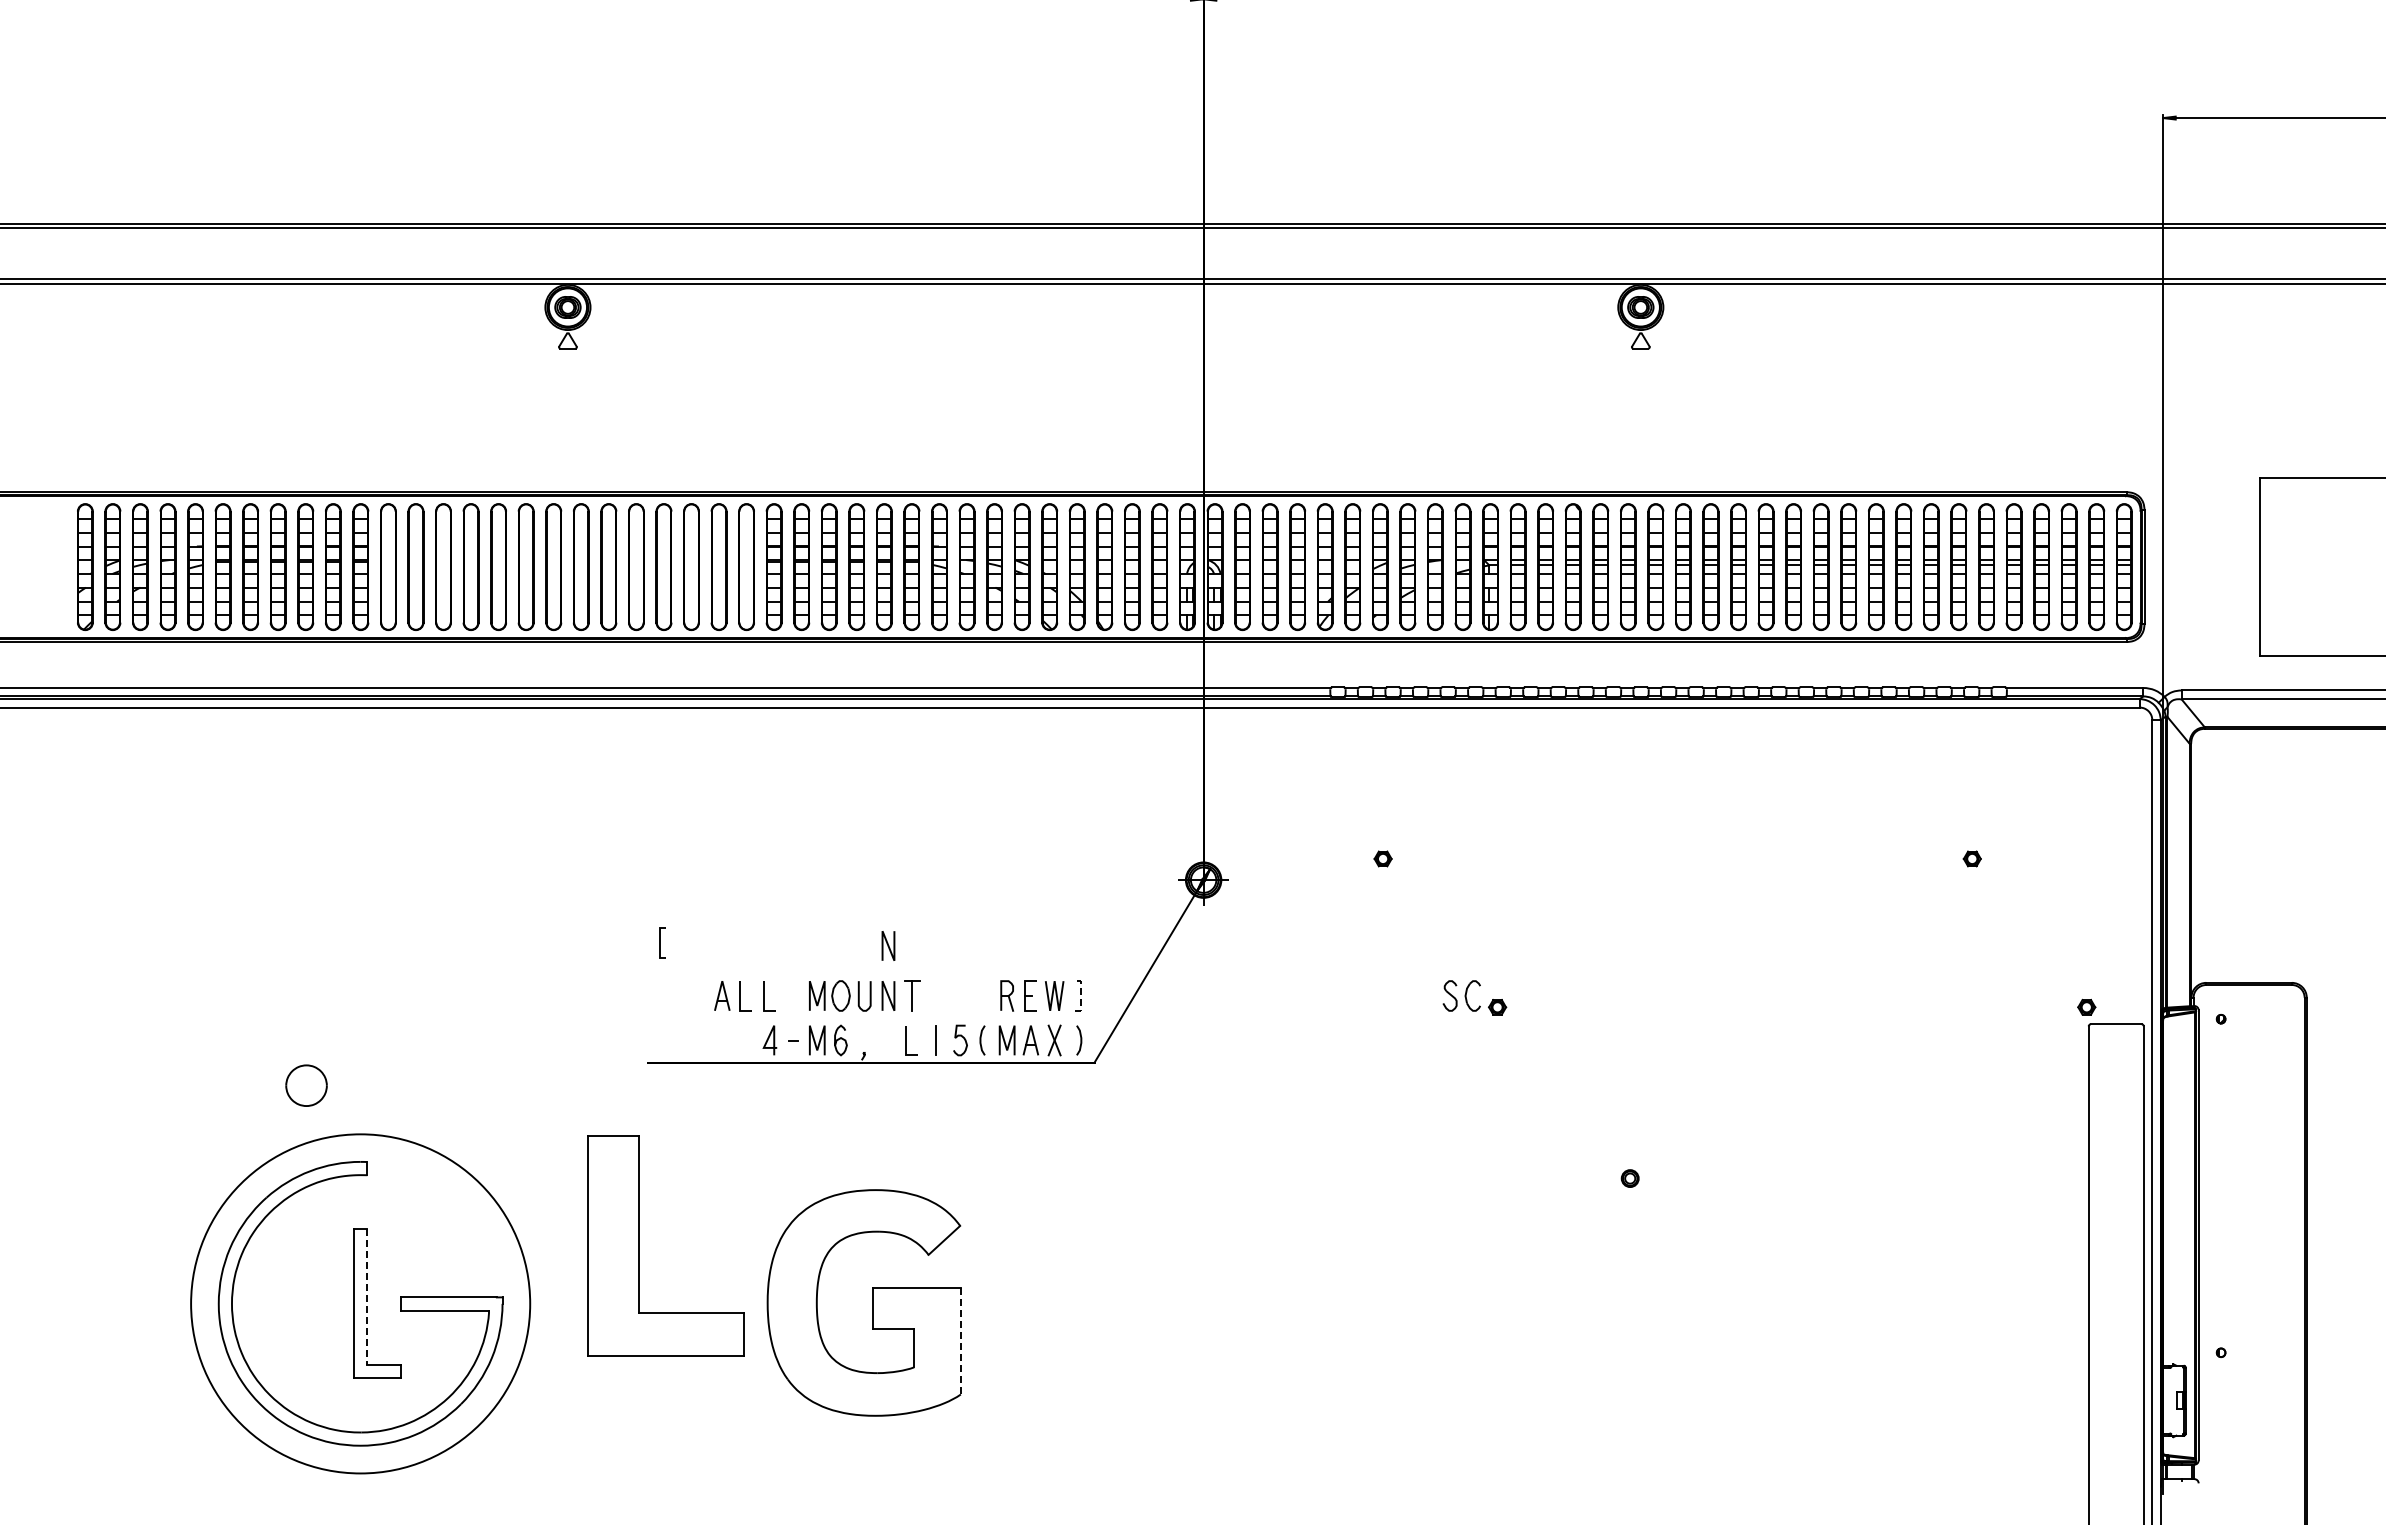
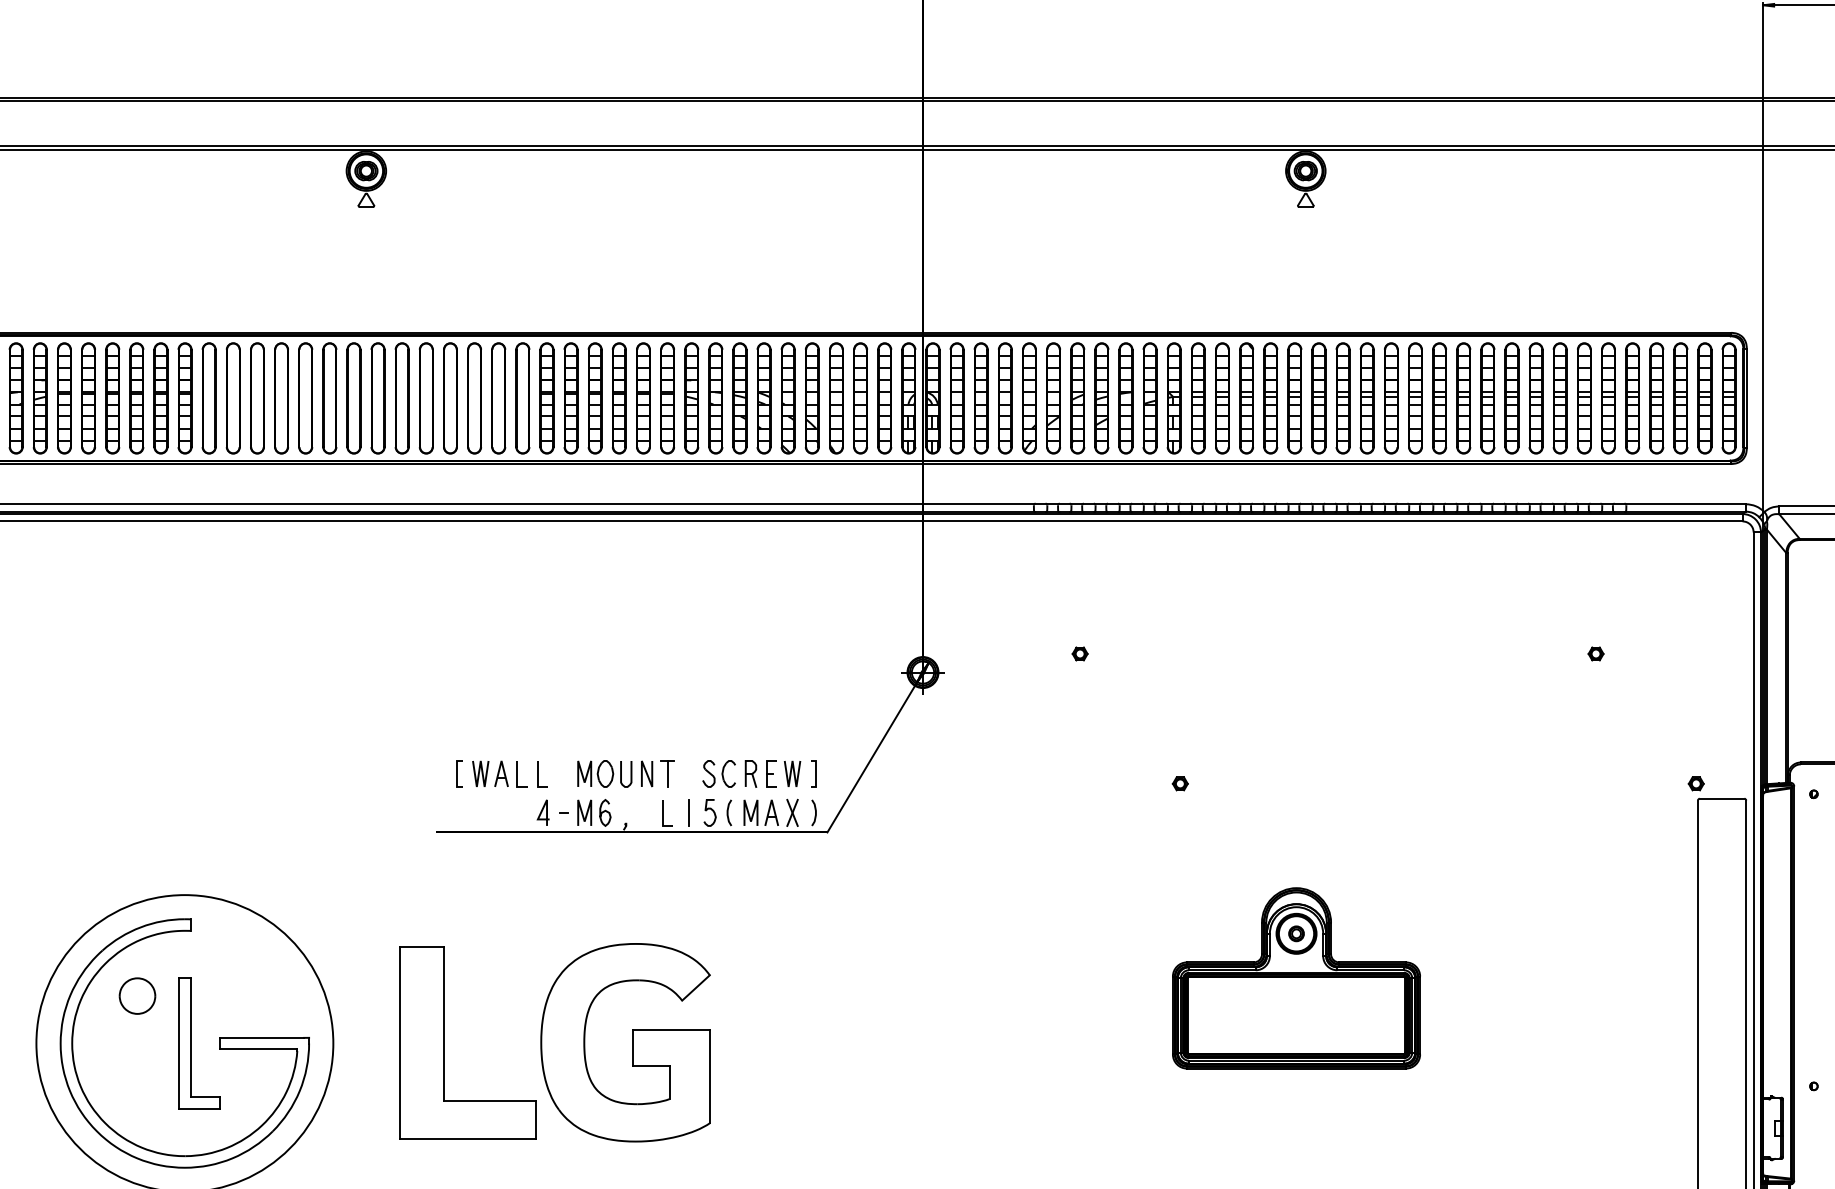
line: (660, 942) -> (457, 773), moved
line: (888, 945) -> (647, 729), removed
line: (697, 995) -> (479, 773), added
part: (1461, 995) -> (718, 773), moved
line: (1081, 996) -> (816, 774), dashed -> solid
part: (306, 1085) -> (137, 995), moved
part: (1630, 1229) -> (1296, 978), added
part: (639, 1245) -> (444, 1042), moved
line: (367, 1297) -> (190, 1037), dashed -> solid
line: (960, 1340) -> (710, 1075), dashed -> solid

